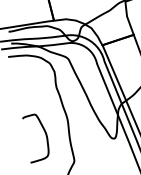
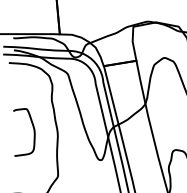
curve: (45, 136) -> (33, 132), moved

